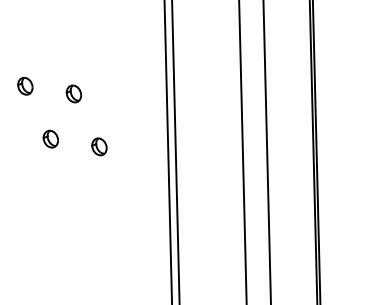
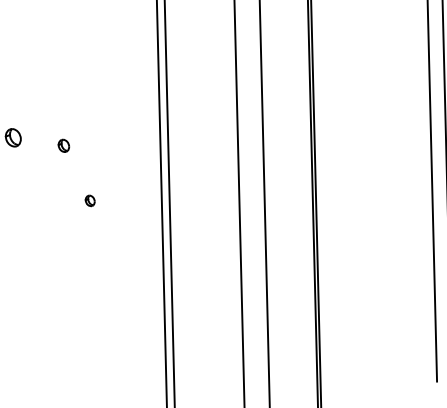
part: (73, 93) -> (63, 145), size x0.7
part: (50, 138) -> (39, 192), removed
part: (98, 146) -> (89, 200), size x0.6

